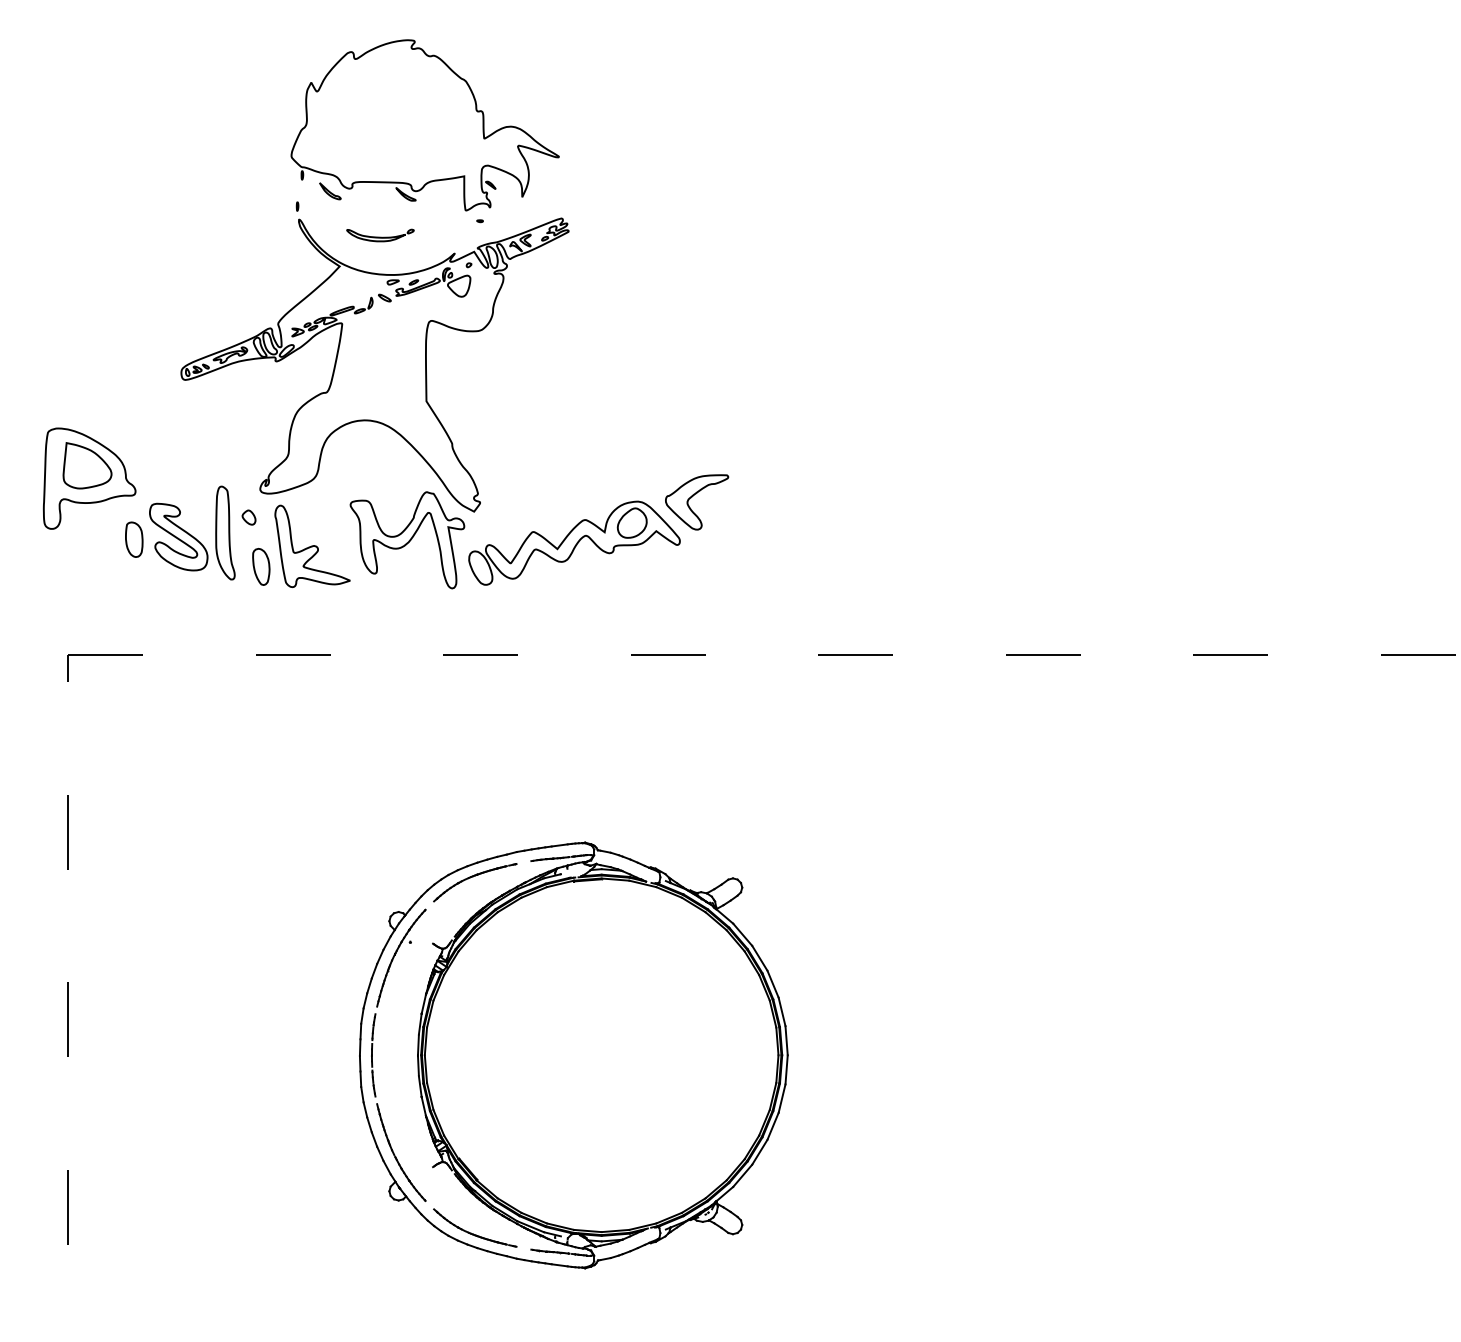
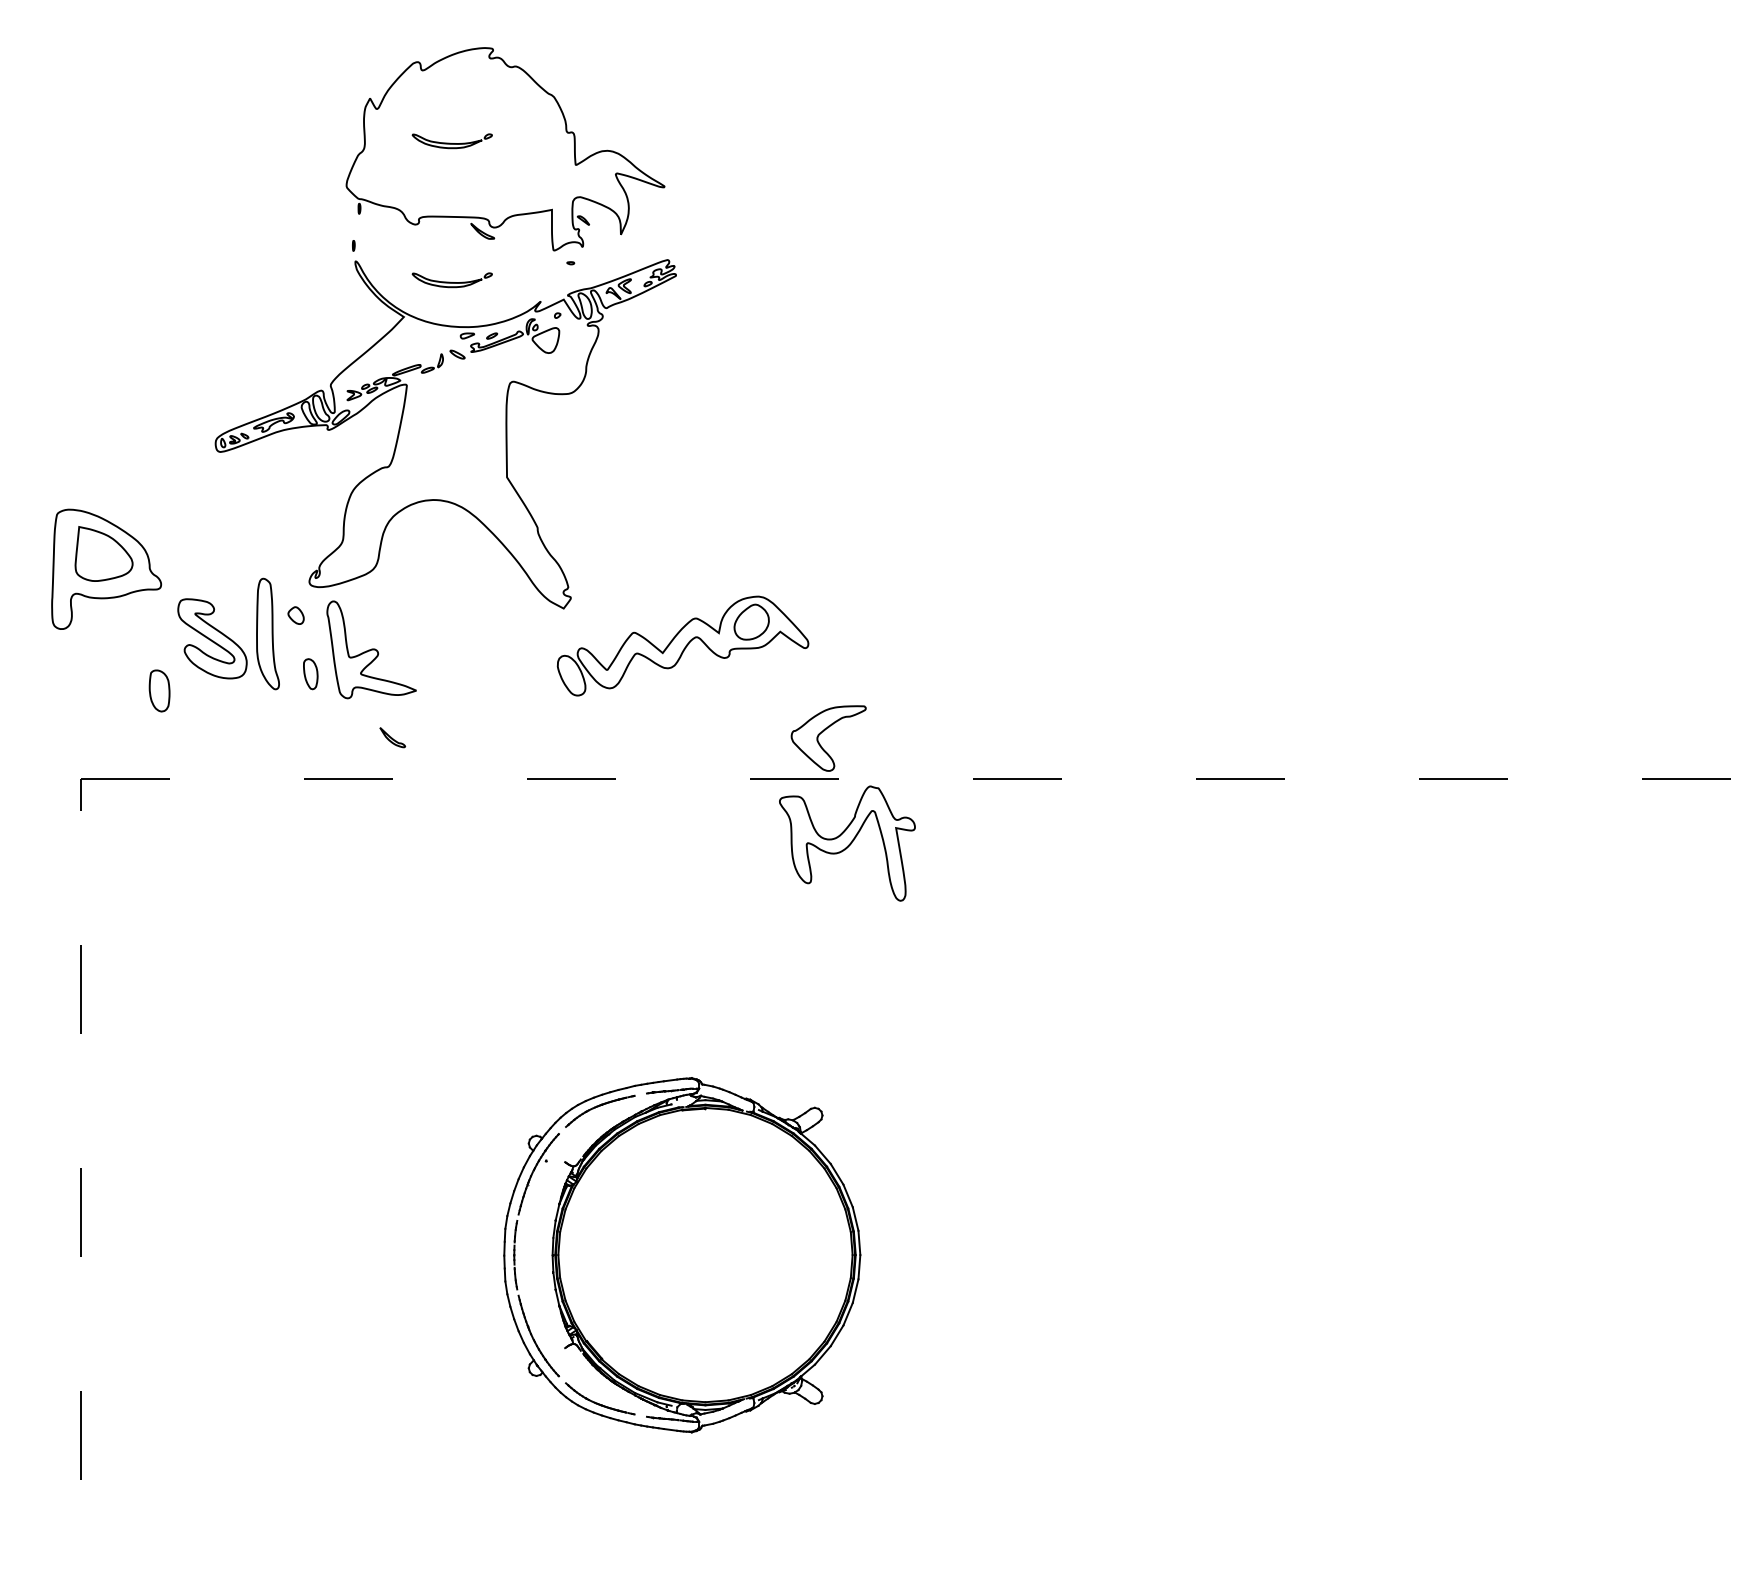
part: (379, 118) -> (451, 141), added
part: (330, 191) -> (392, 737), moved
part: (692, 497) -> (823, 732), moved
part: (134, 539) -> (159, 690), moved
part: (407, 540) -> (847, 843), moved
part: (261, 566) -> (310, 673), size x0.7
part: (574, 1055) -> (682, 1255), size x0.7

